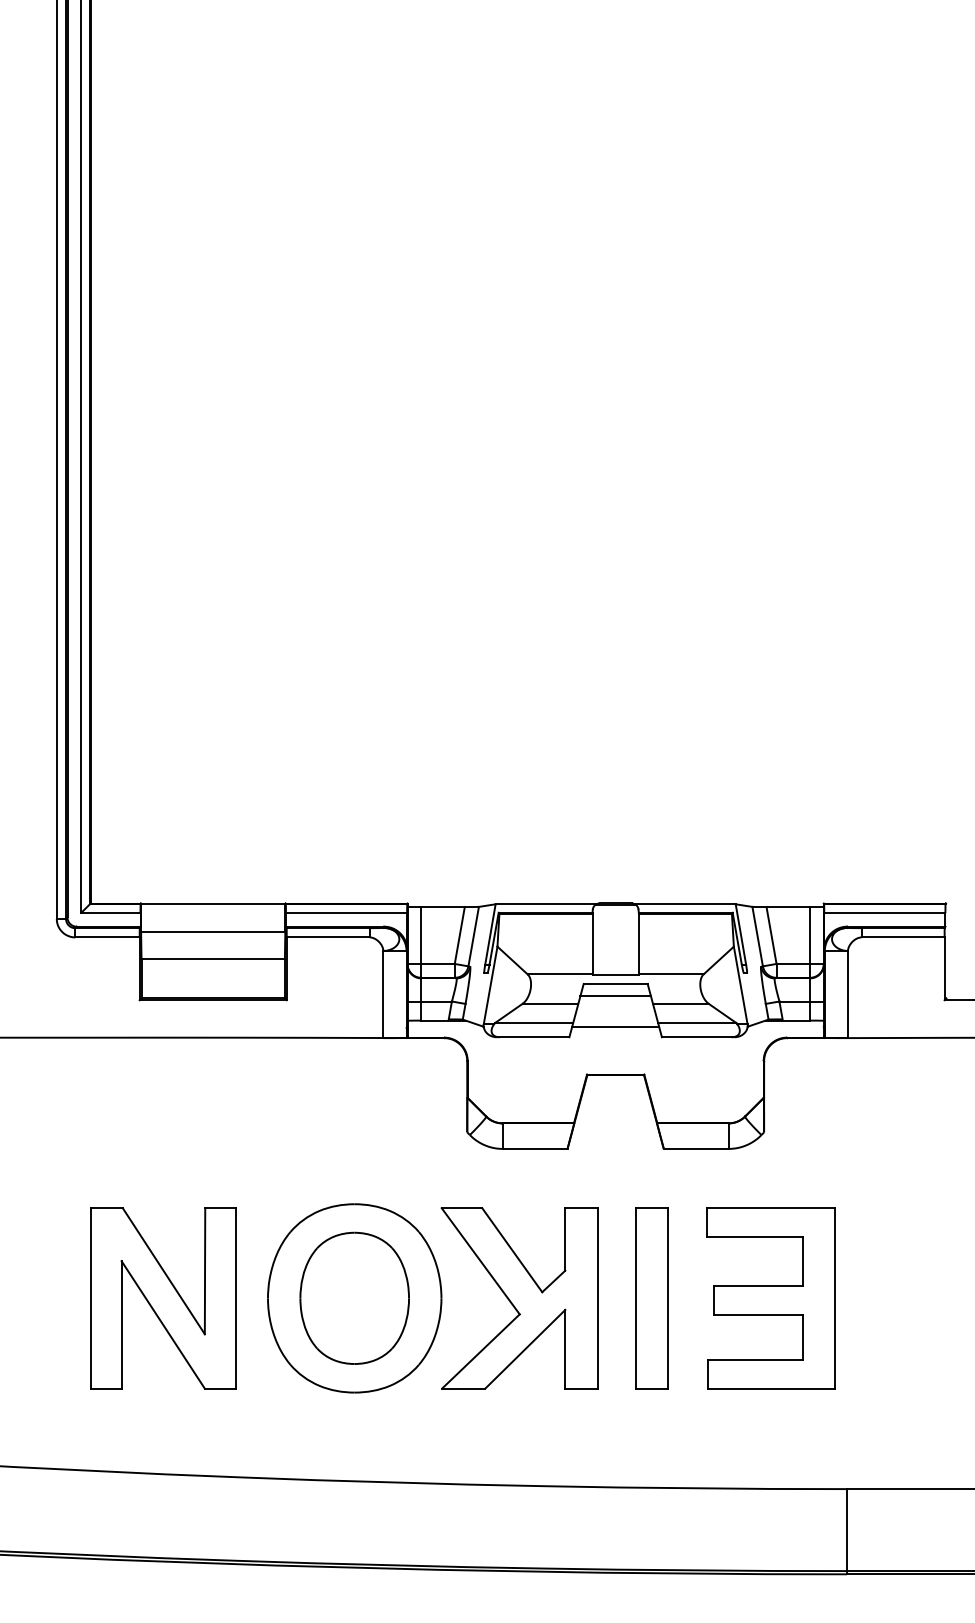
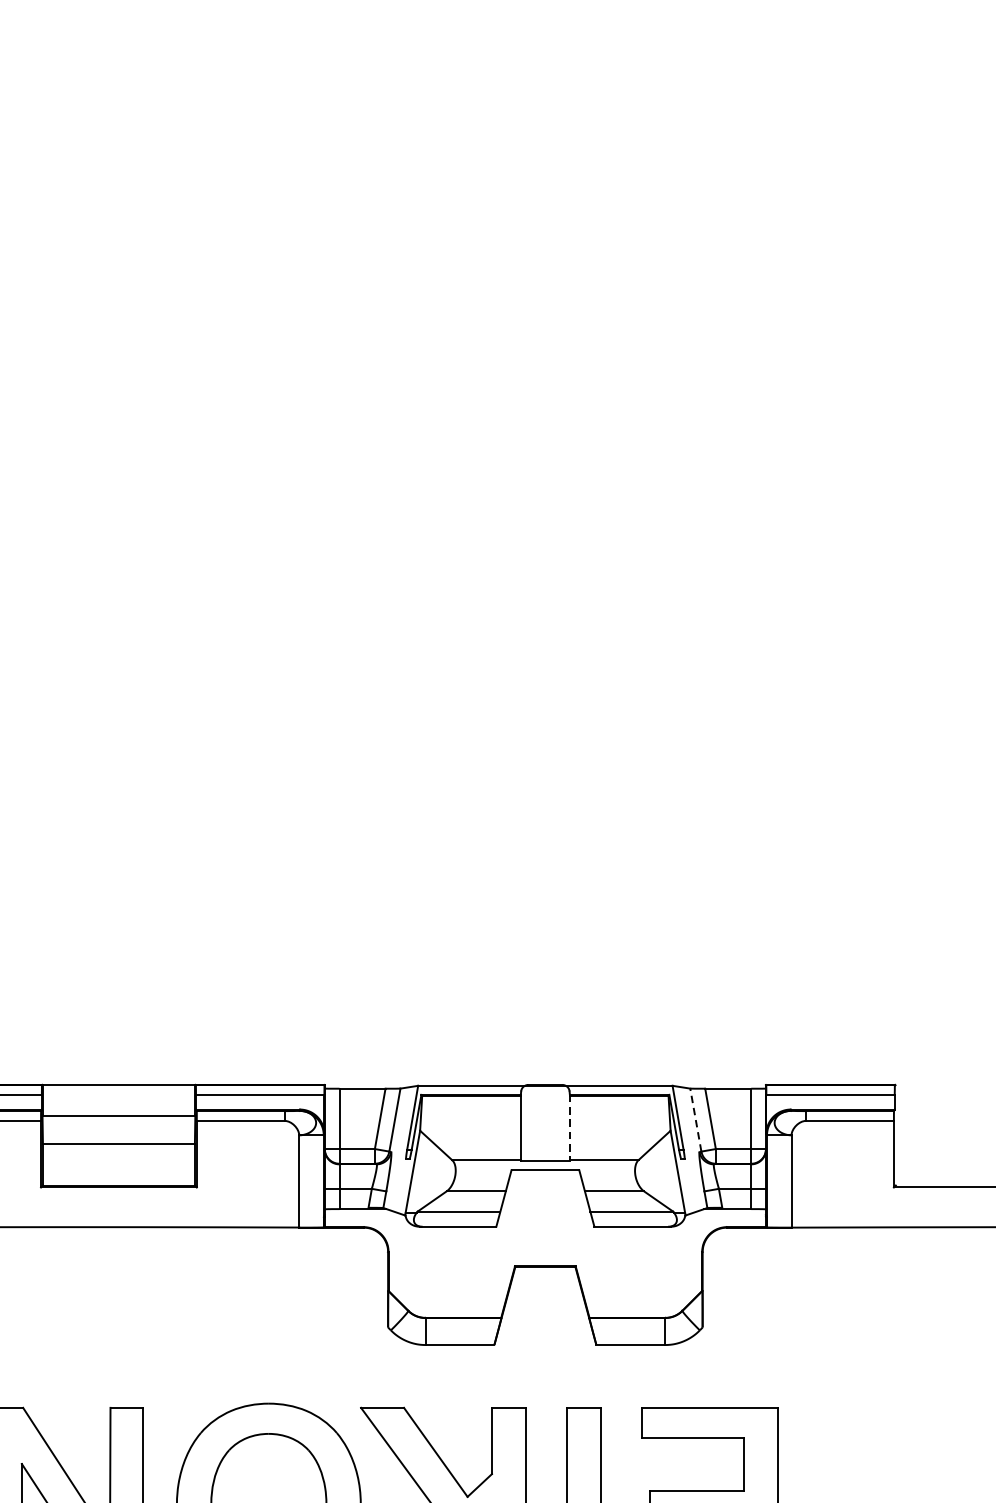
line: (757, 936) -> (695, 1119), solid -> dashed
line: (638, 944) -> (569, 1128), solid -> dashed
line: (615, 996) -> (545, 1183), removed
line: (615, 1026) -> (545, 1215), removed

